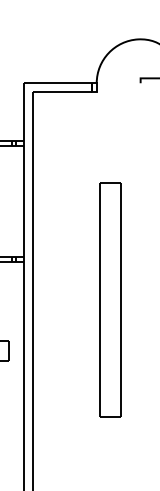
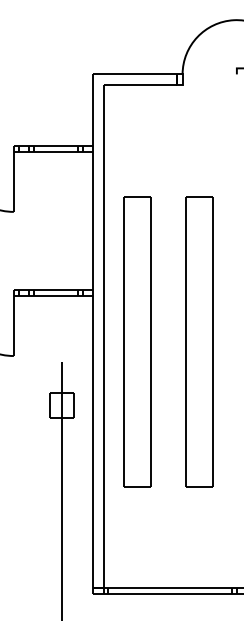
part: (60, 299) -> (137, 341), added

